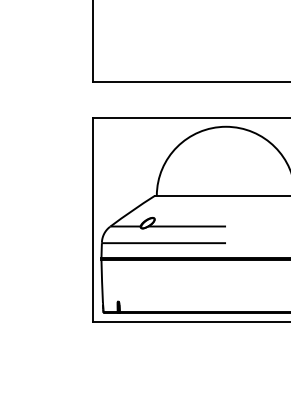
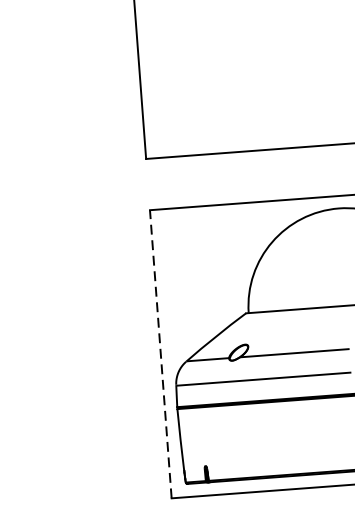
line: (92, 219) -> (160, 353), solid -> dashed

